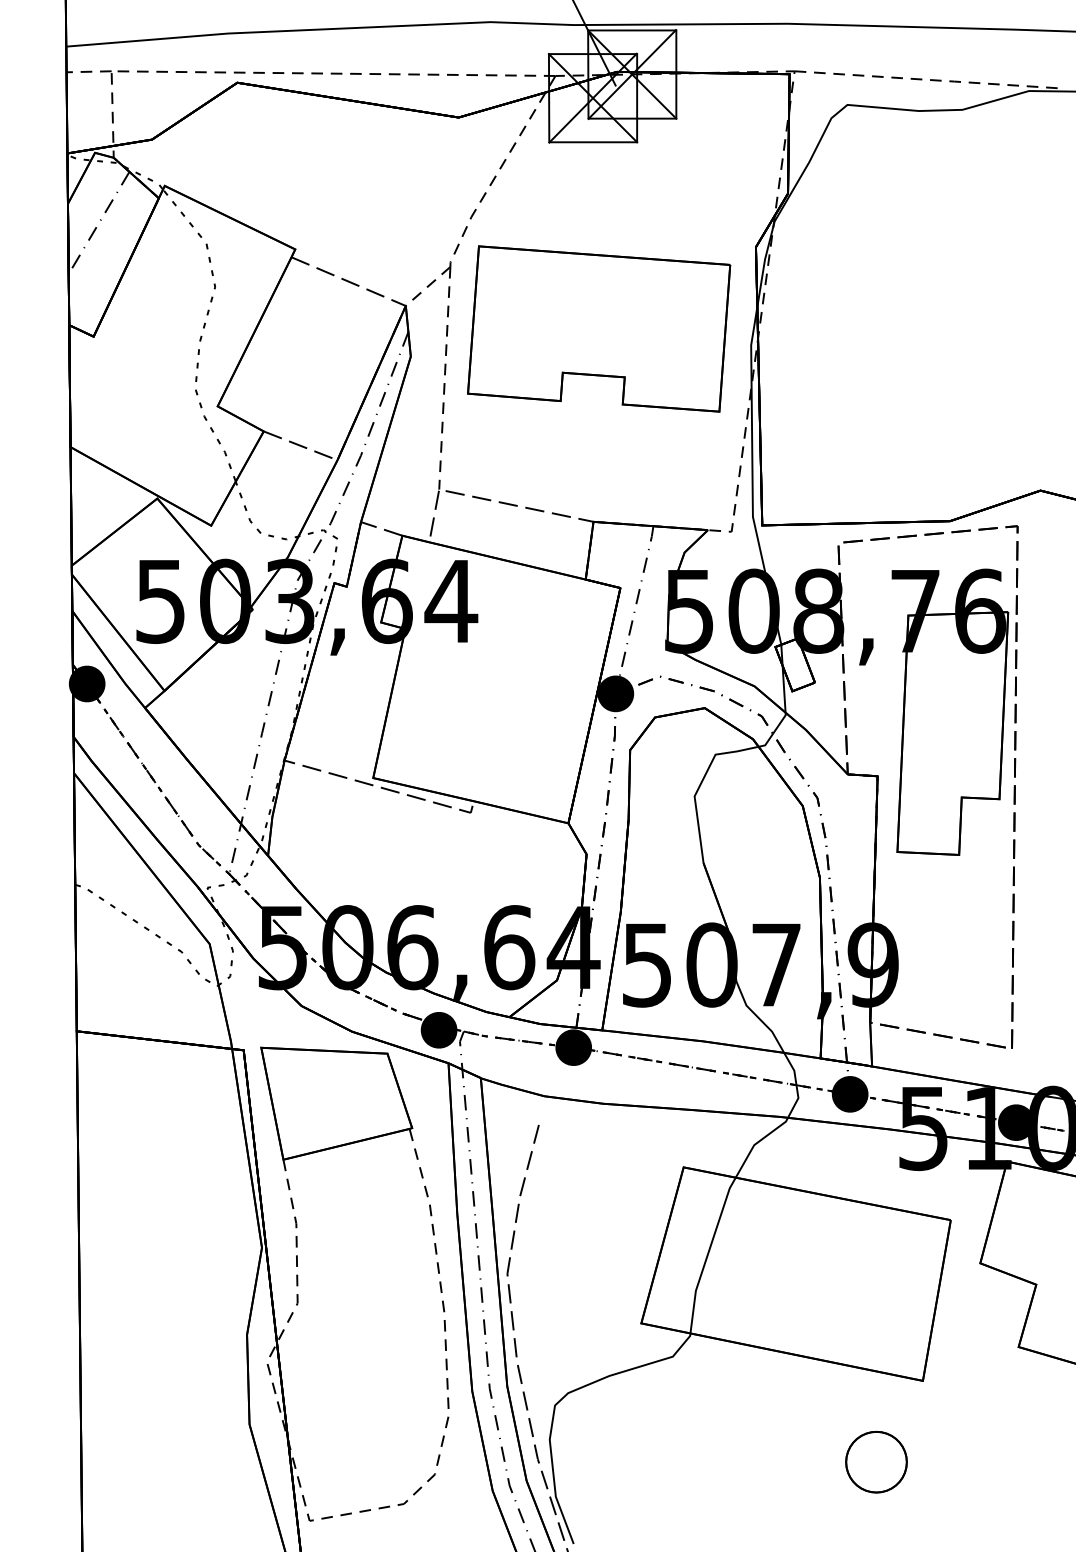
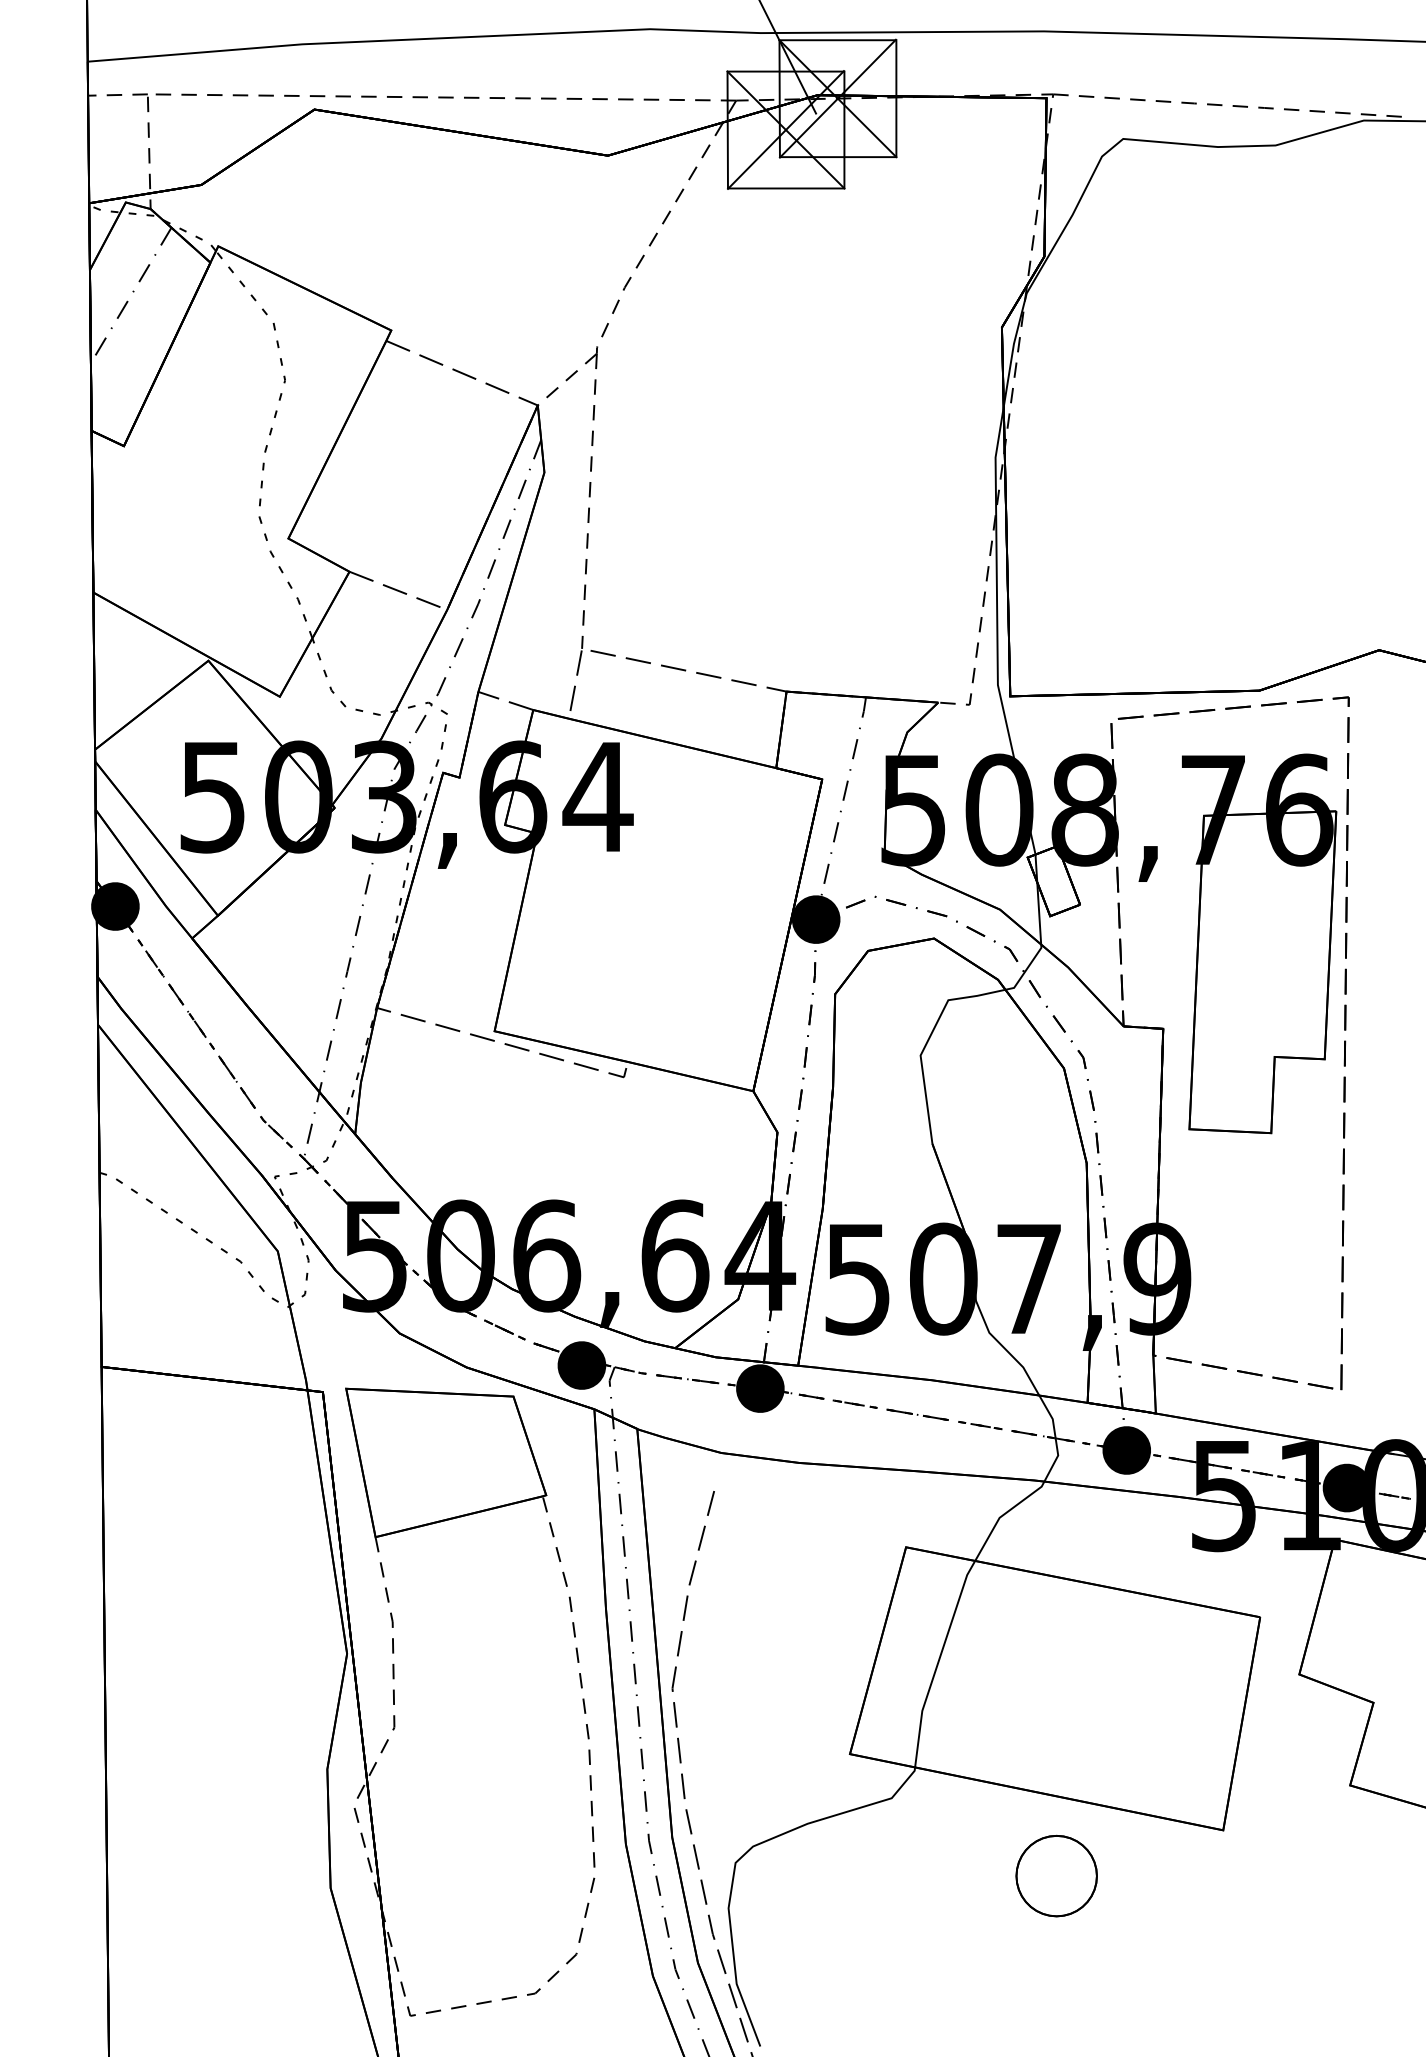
part: (598, 328) -> (793, 435), removed
part: (876, 1461) -> (1056, 1875), moved

